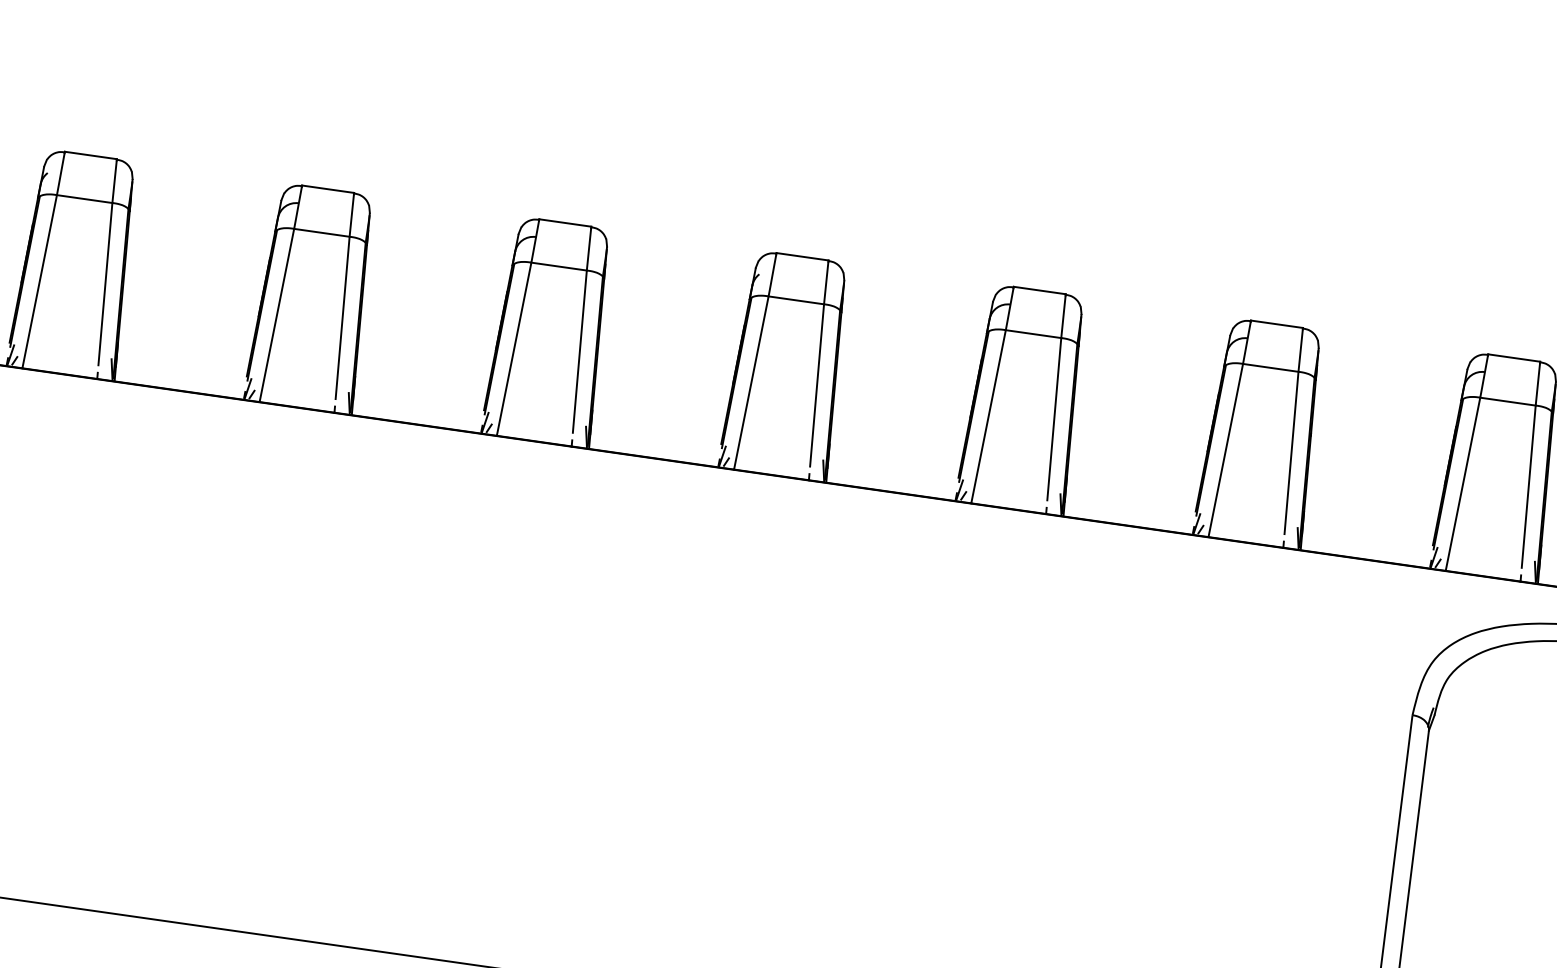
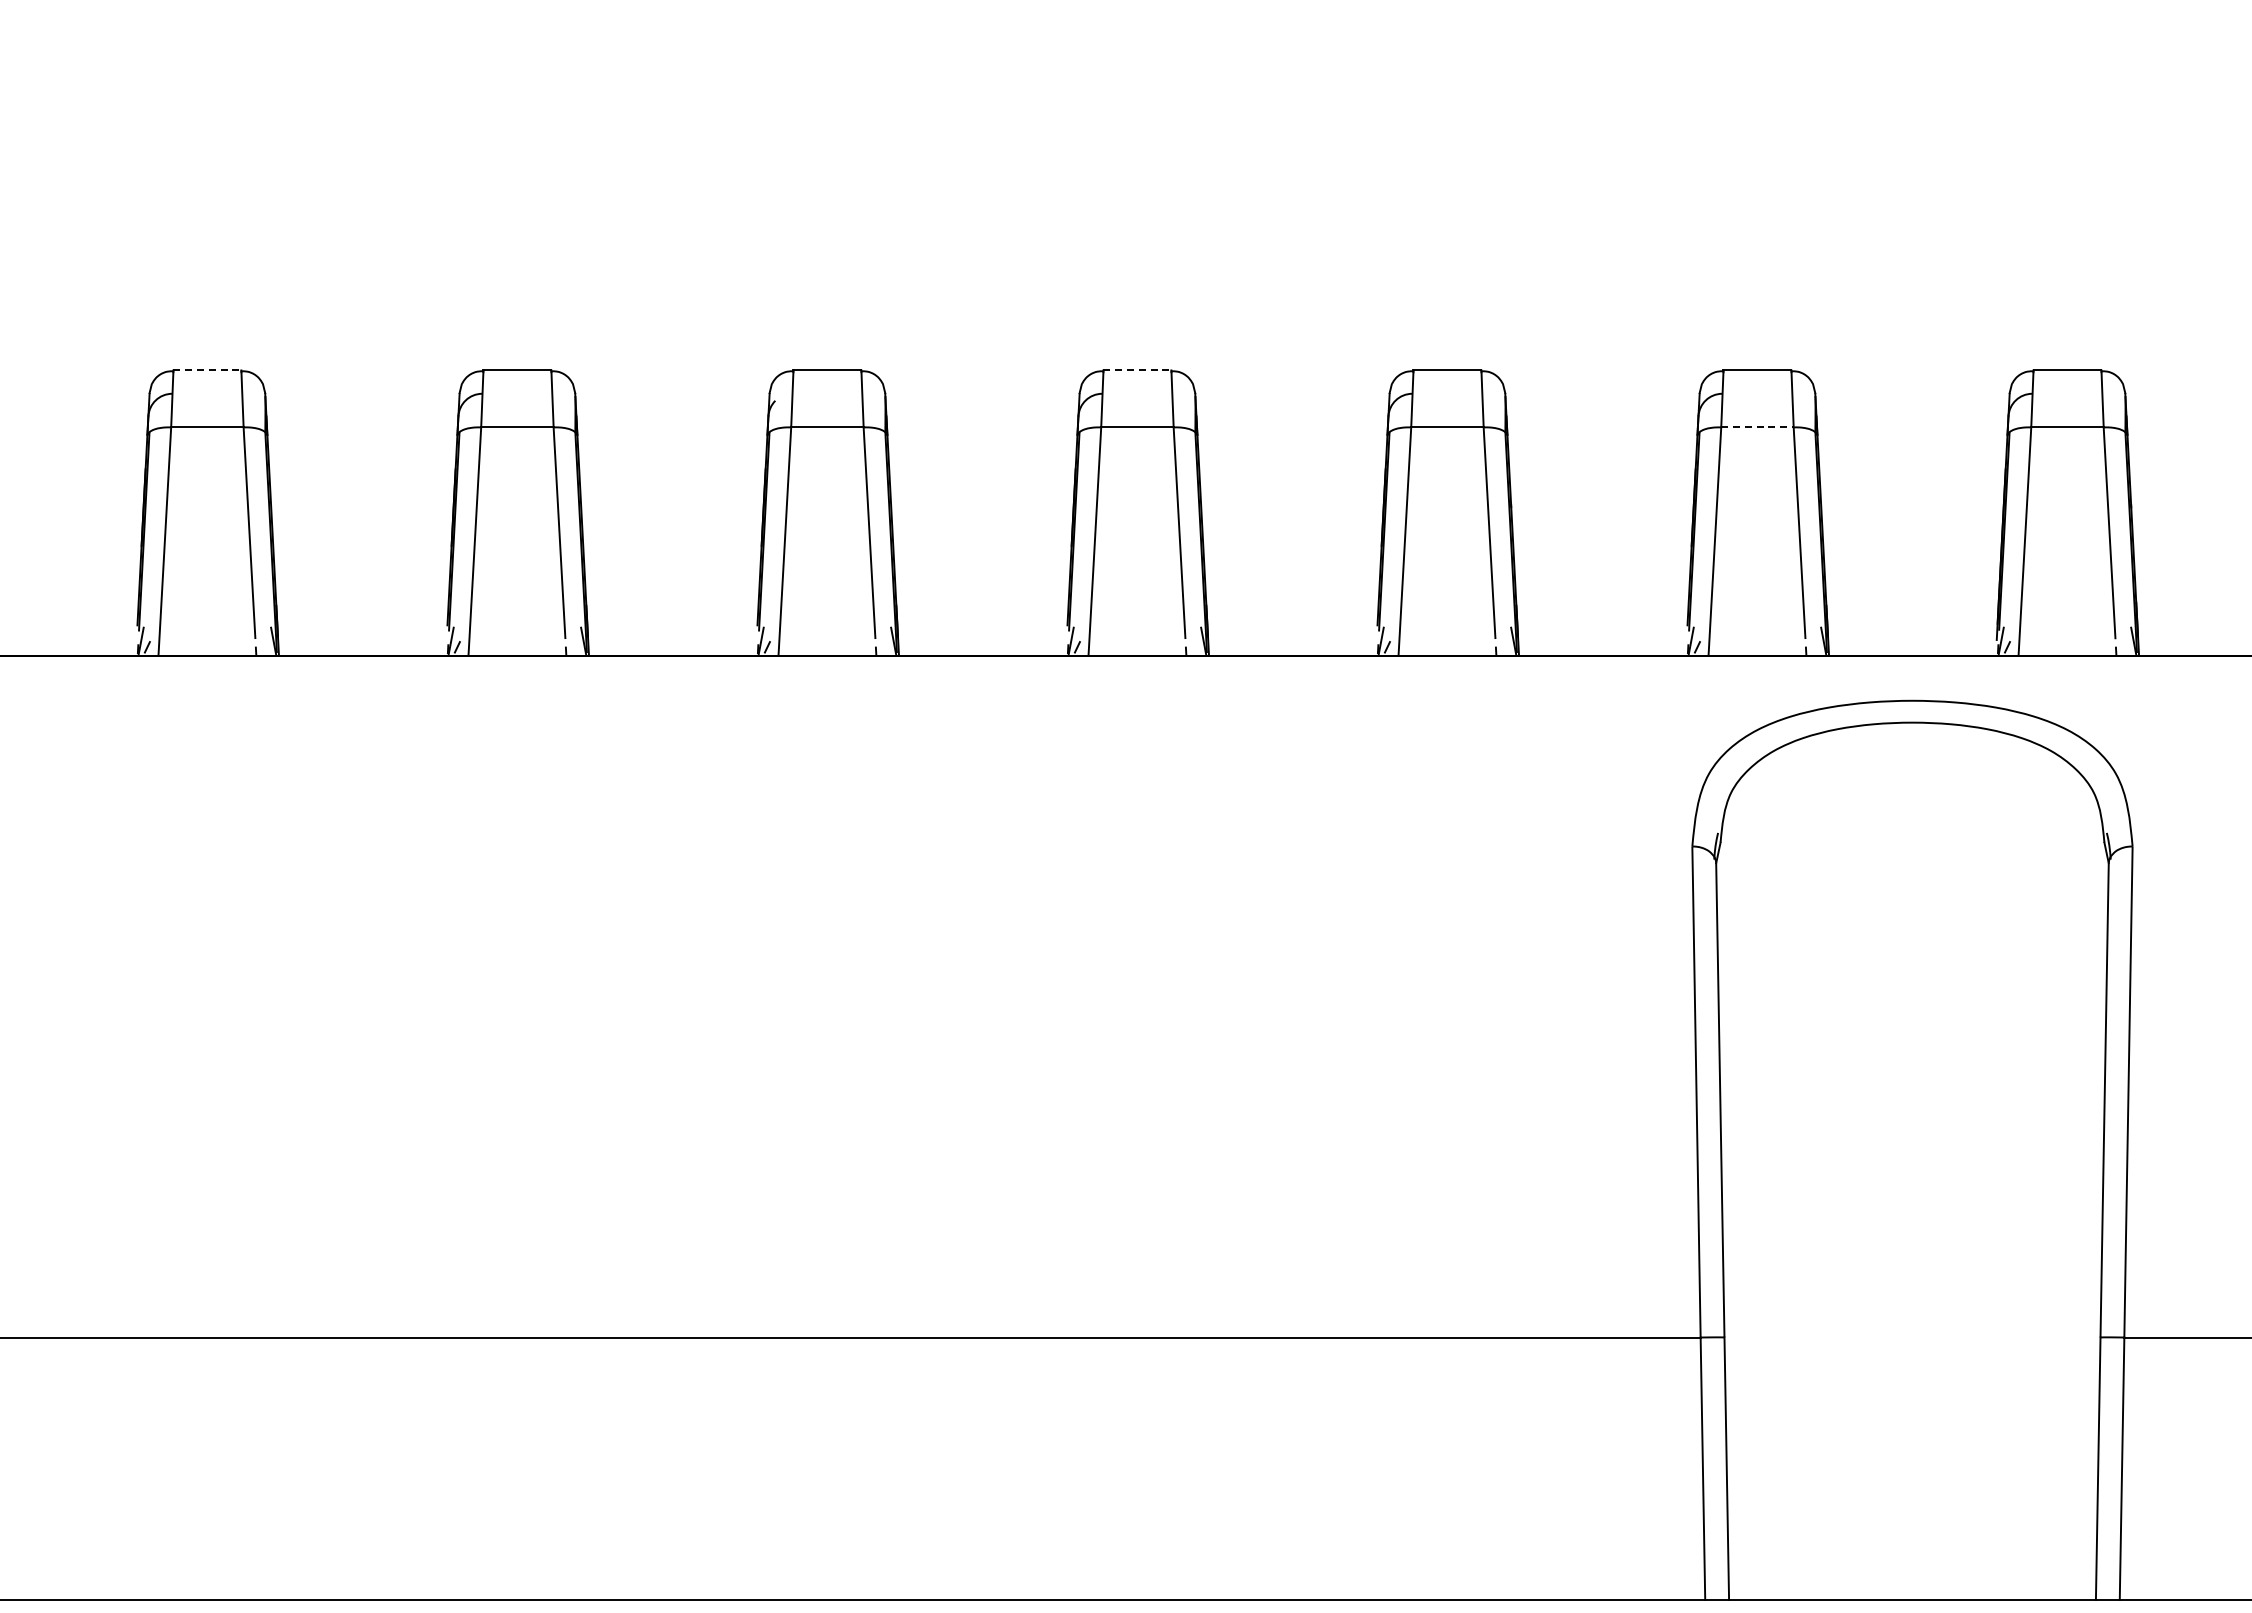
line: (328, 189) -> (207, 370), solid -> dashed
line: (1039, 290) -> (1137, 370), solid -> dashed
line: (1508, 401) -> (1757, 427), solid -> dashed

